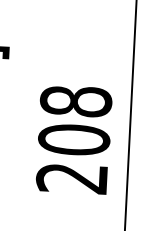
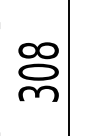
text: (72, 177) -> (38, 93), 208 -> 308

